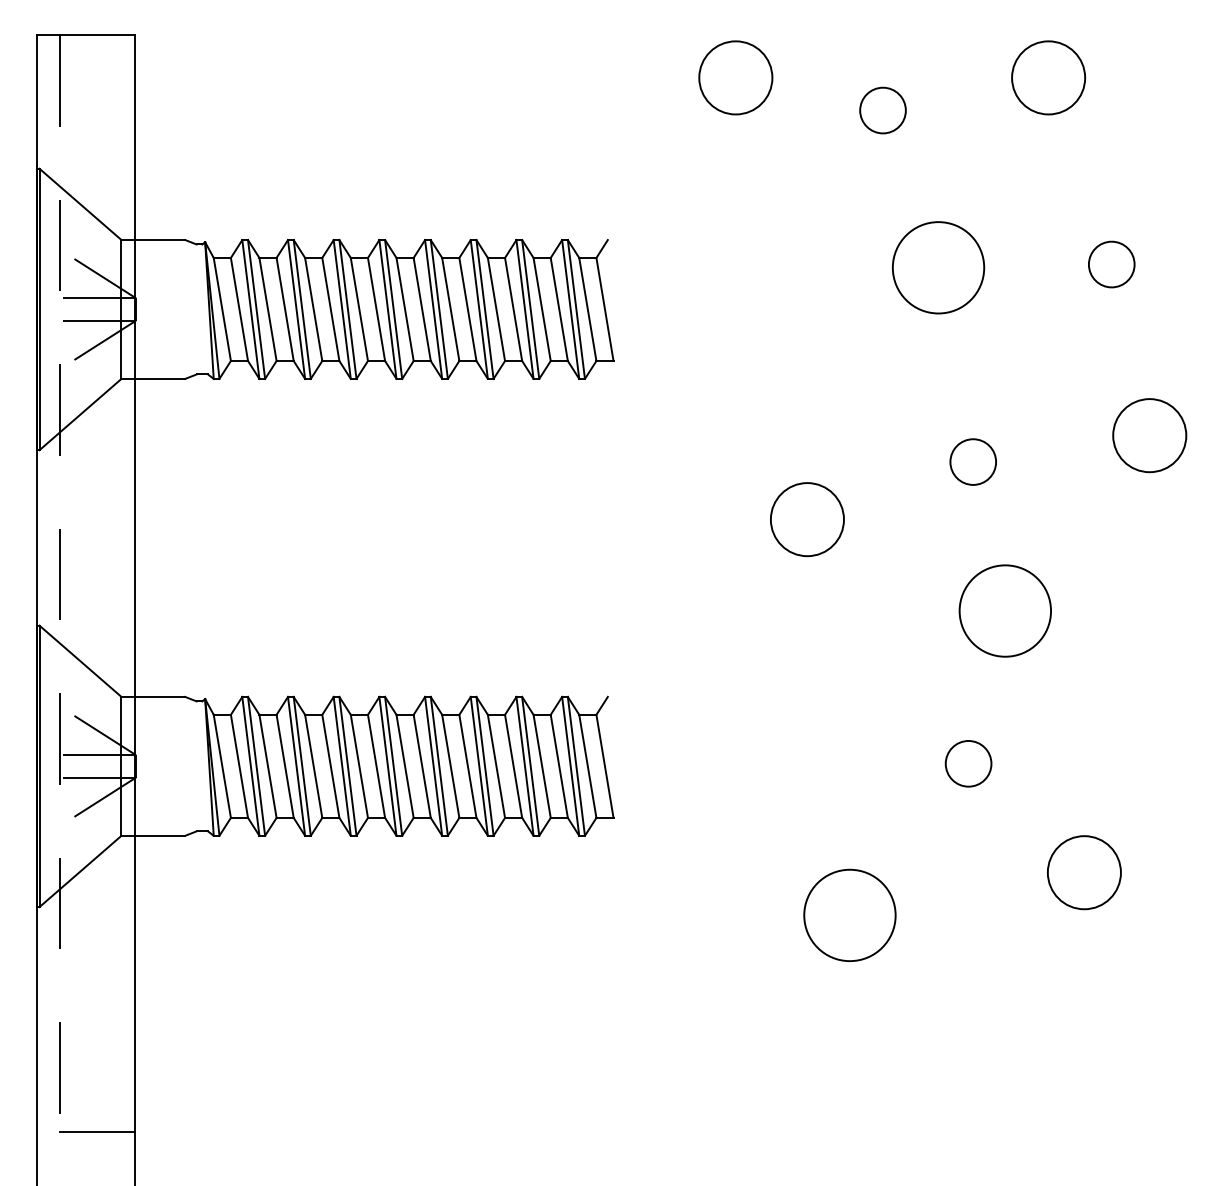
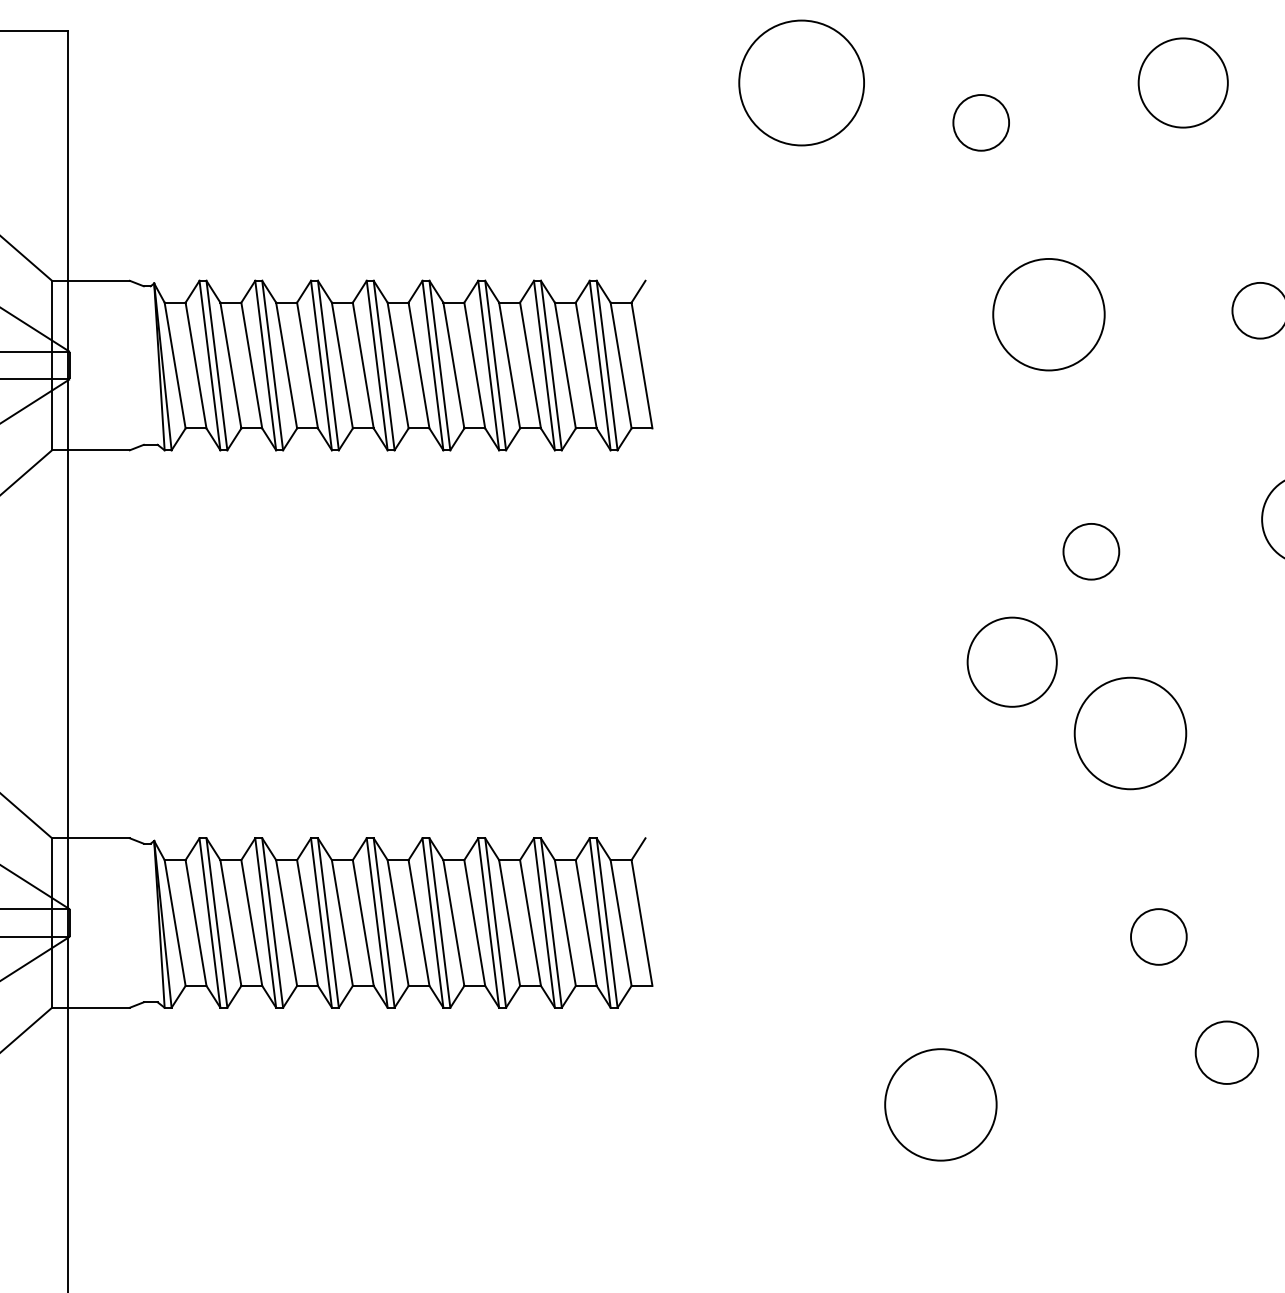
circle: (735, 77) -> (801, 82), size x1.4
circle: (807, 519) -> (1012, 662), moved
circle: (968, 763) -> (1158, 936), moved
circle: (1083, 872) -> (1225, 1052), size x0.7

